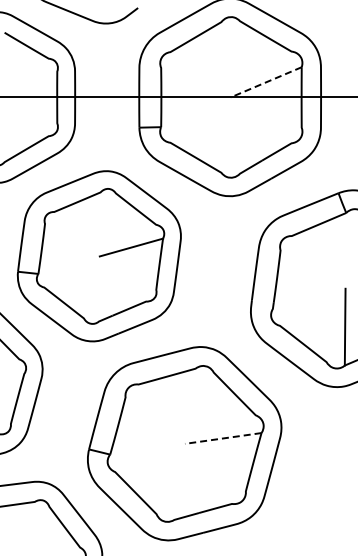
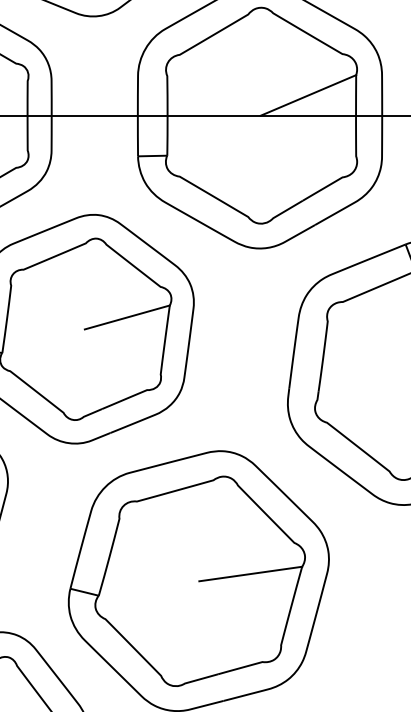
line: (266, 82) -> (308, 95), dashed -> solid
line: (223, 438) -> (251, 574), dashed -> solid

